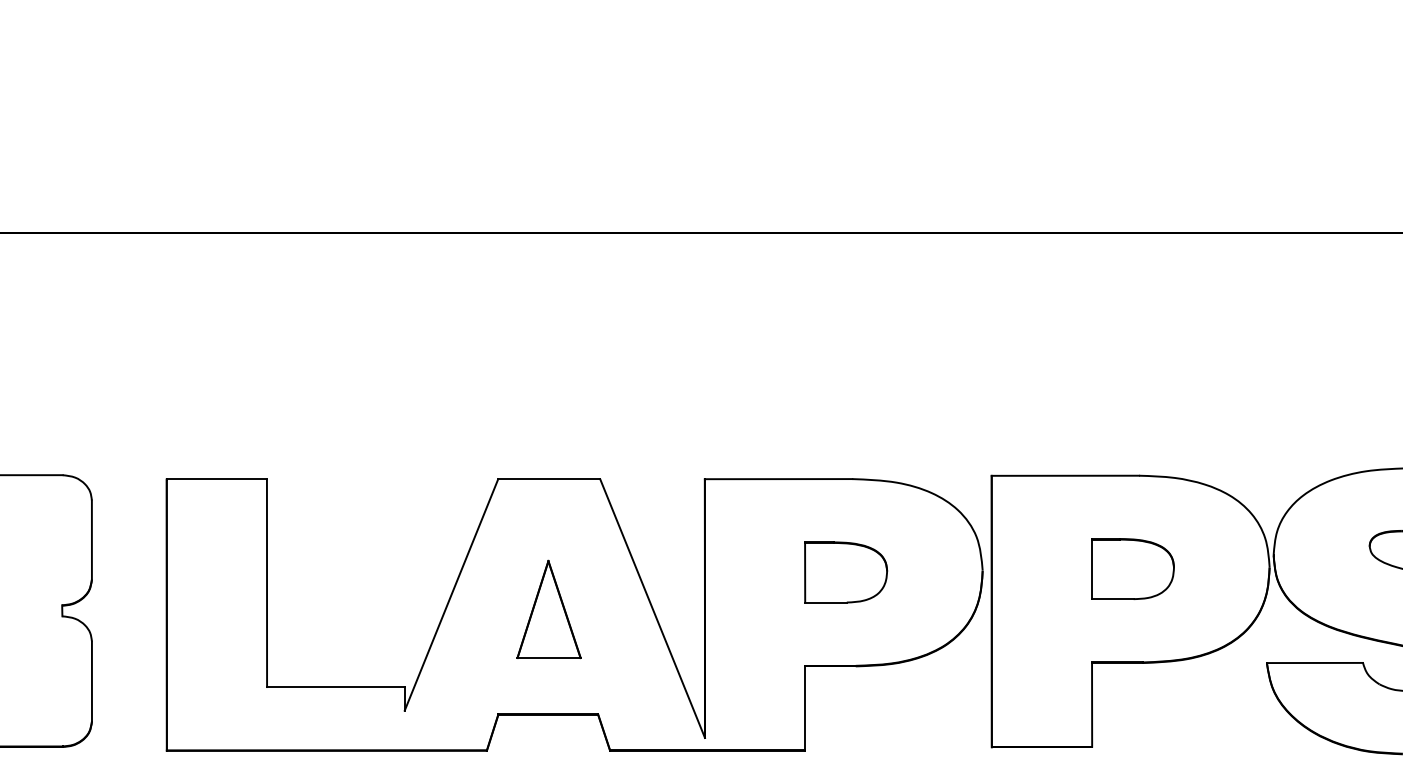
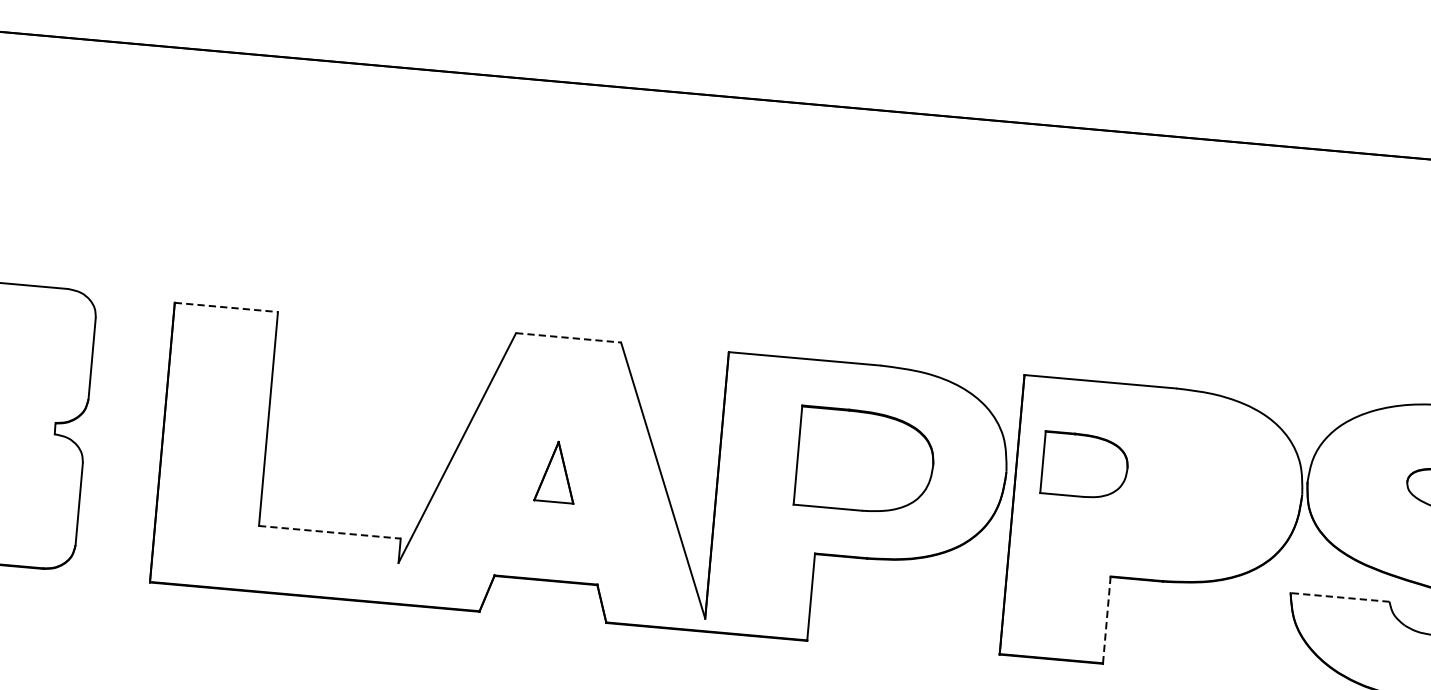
line: (217, 479) -> (227, 307), solid -> dashed
line: (549, 479) -> (568, 338), solid -> dashed
part: (1132, 568) -> (1084, 465), moved
part: (846, 572) -> (866, 461), size x1.6
part: (548, 609) -> (555, 471), size x0.6
line: (1314, 662) -> (1339, 596), solid -> dashed
line: (335, 687) -> (329, 532), solid -> dashed
line: (1092, 704) -> (1107, 619), solid -> dashed

